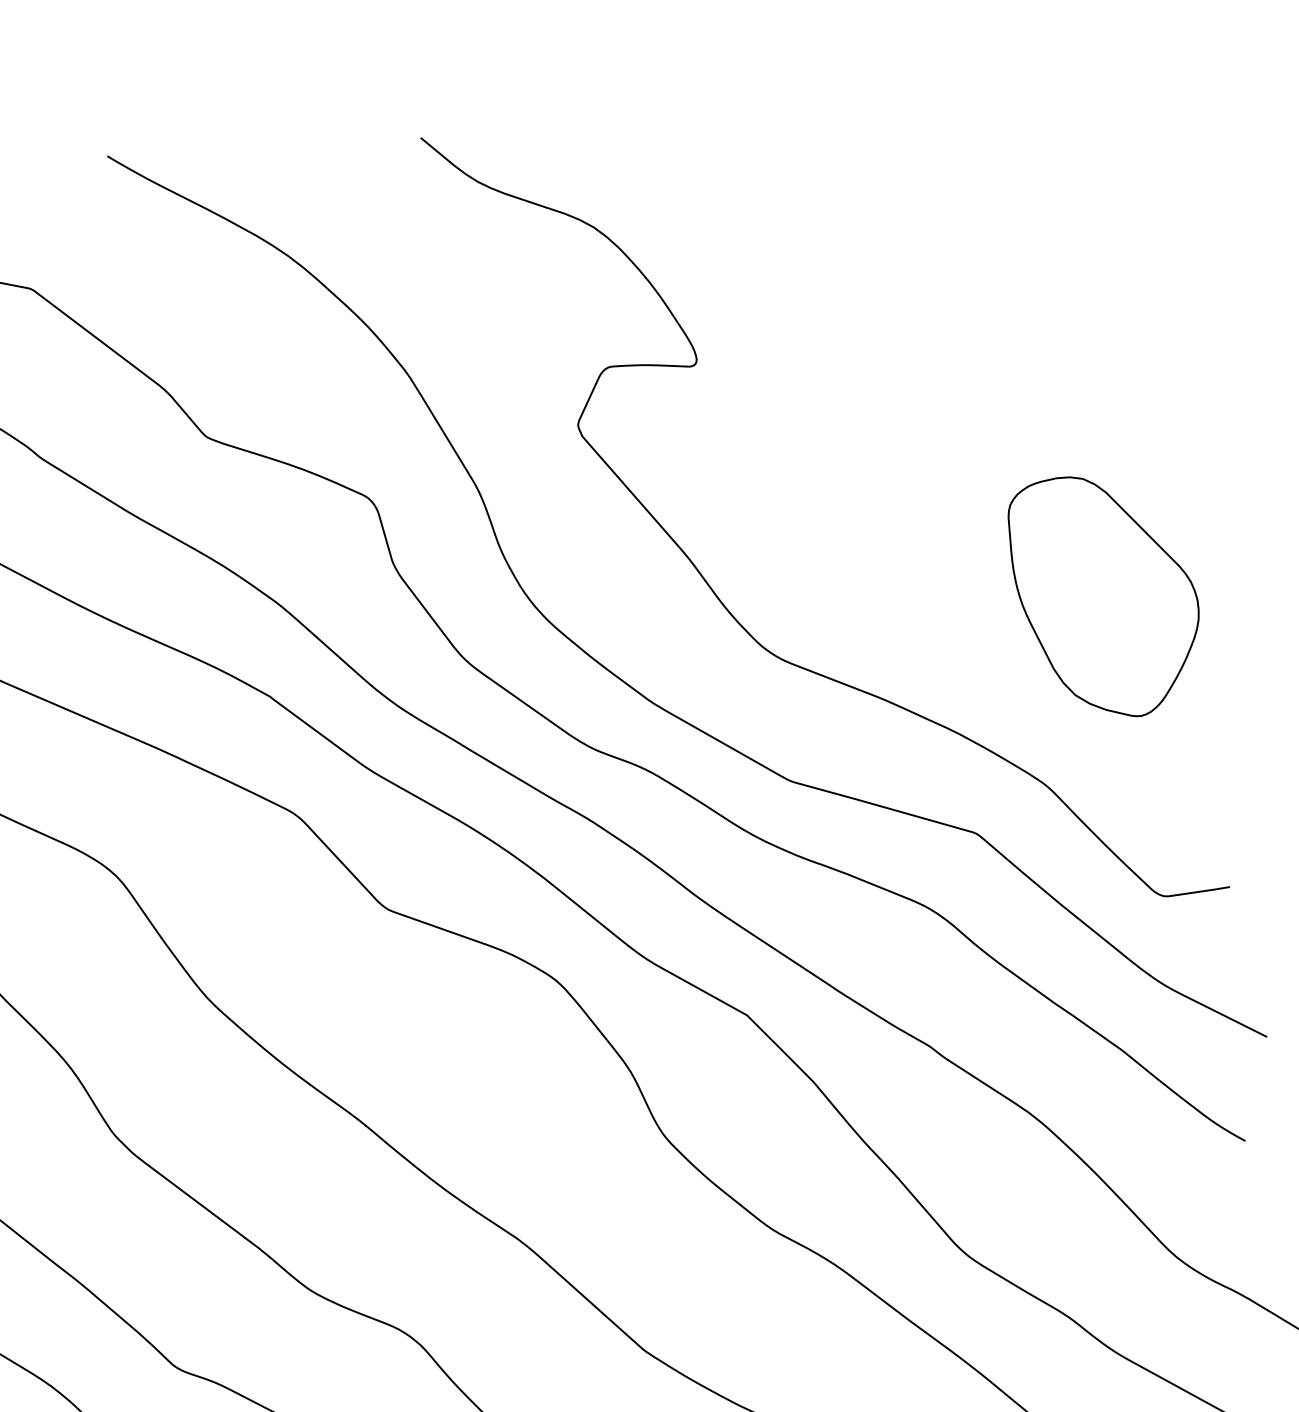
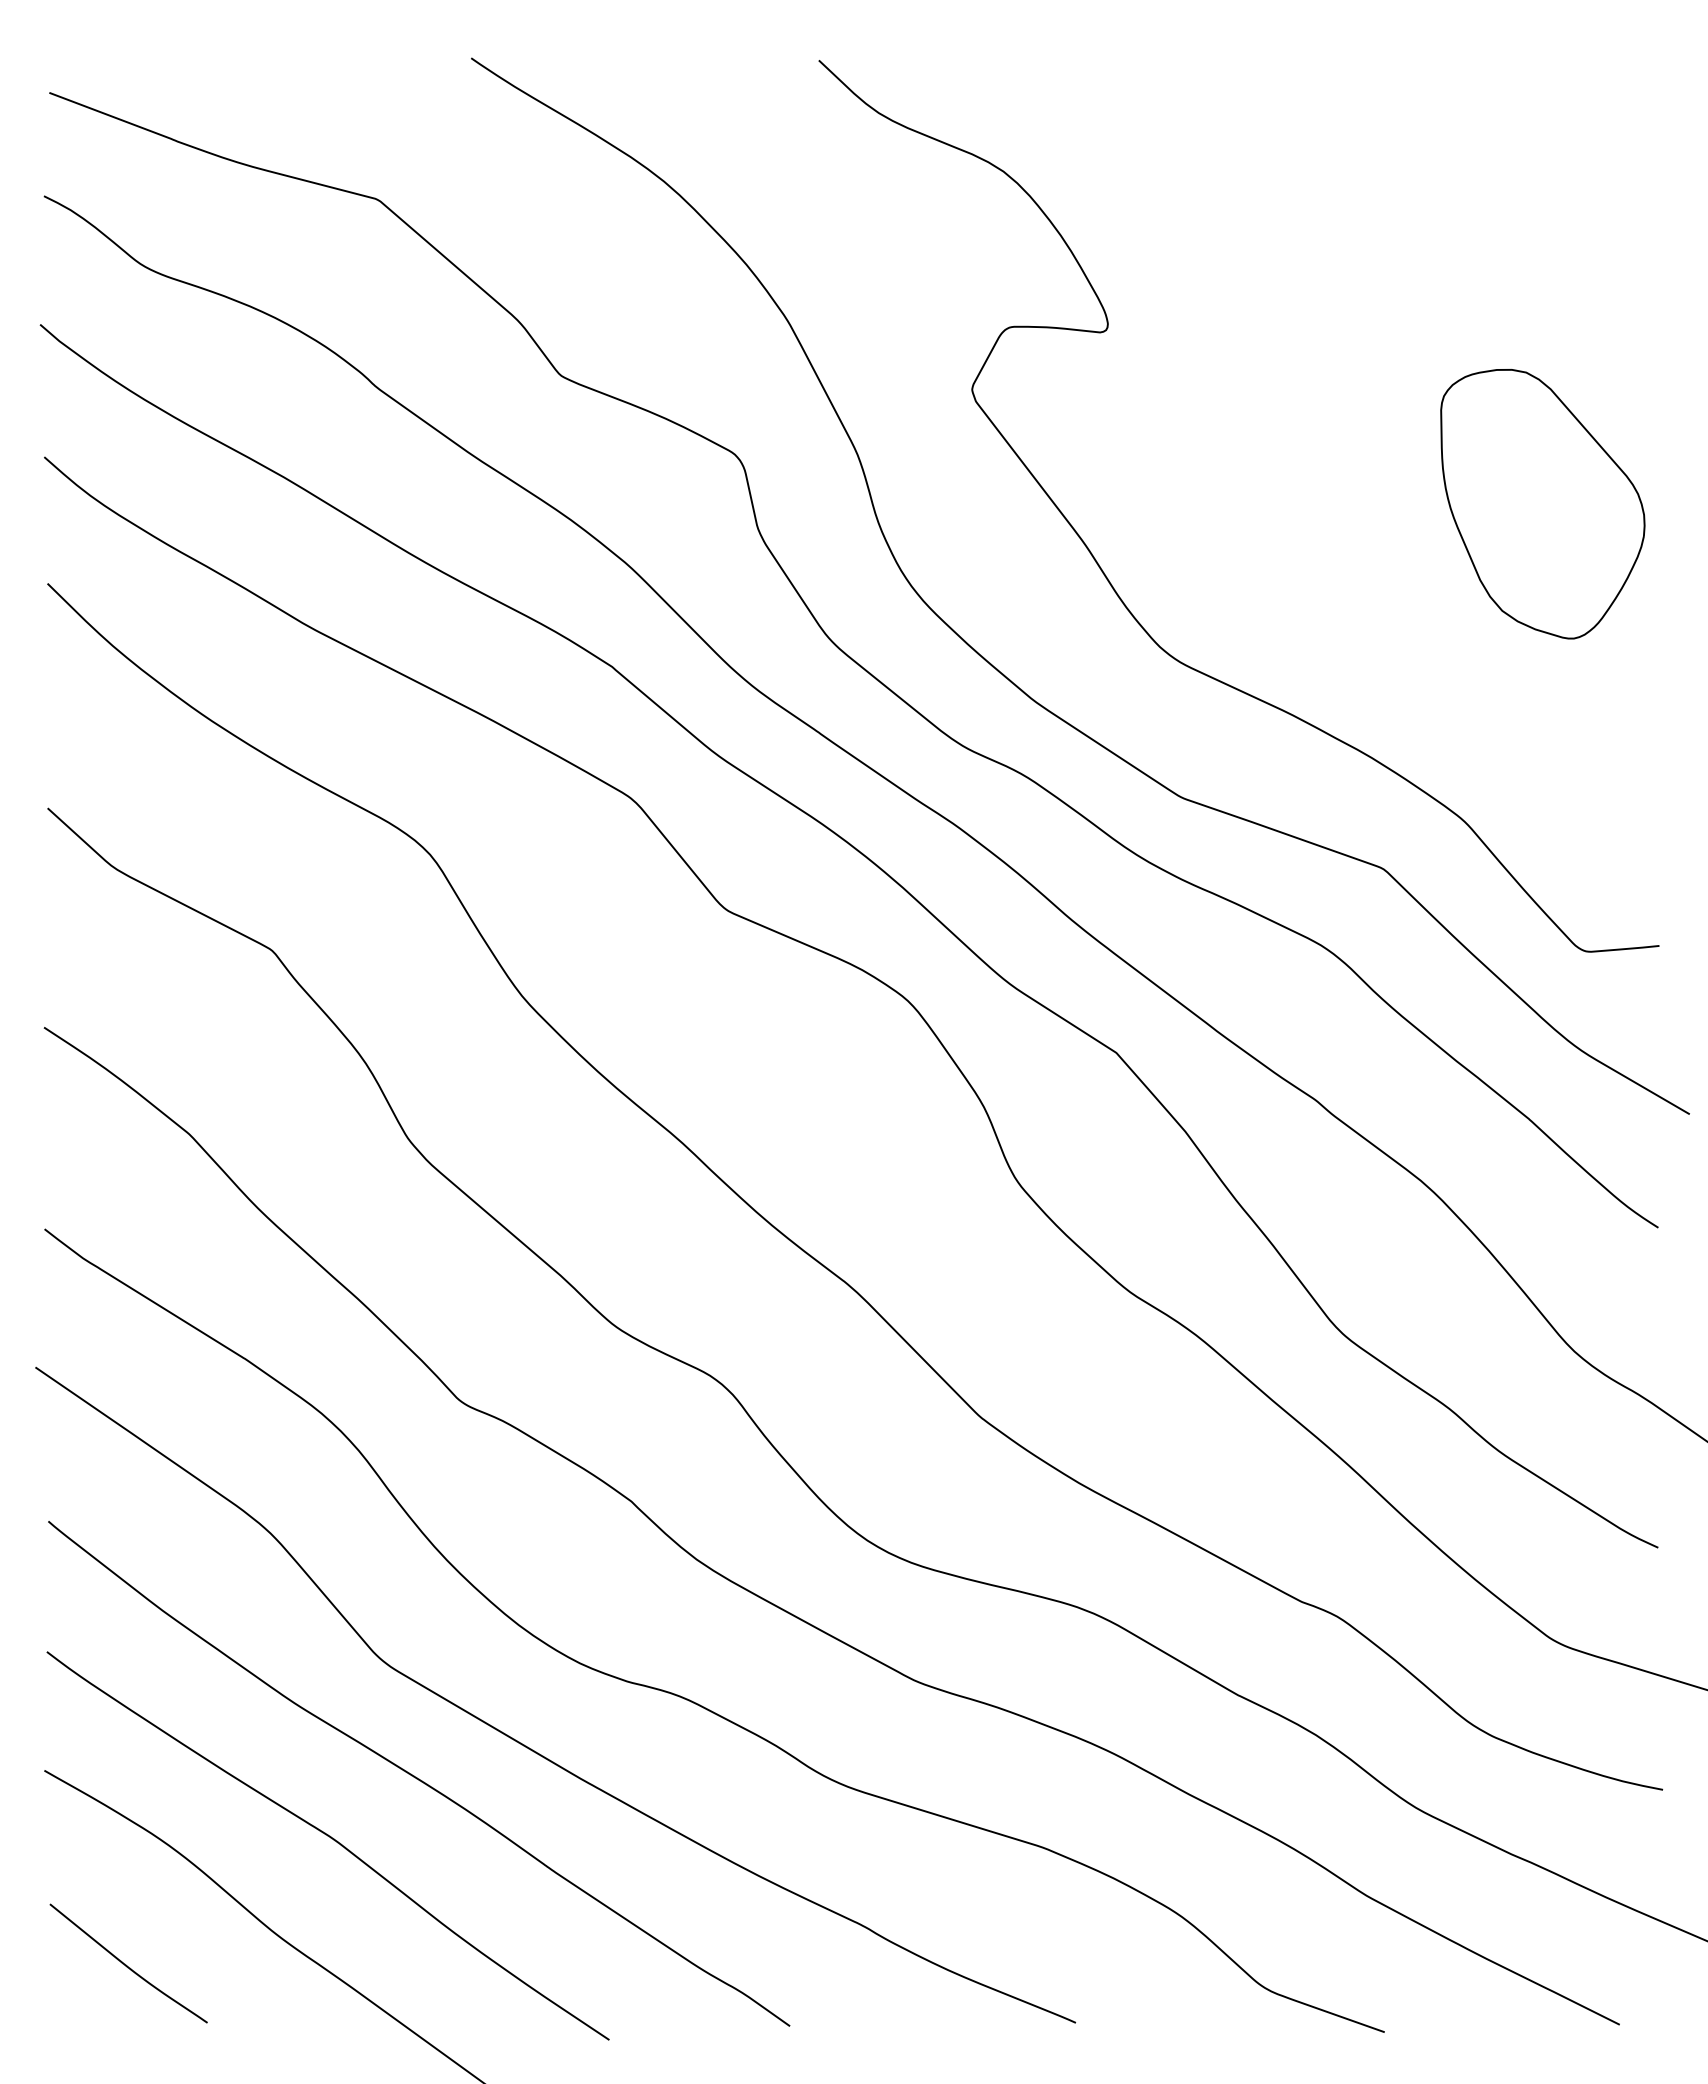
part: (1105, 596) -> (1542, 504), moved

